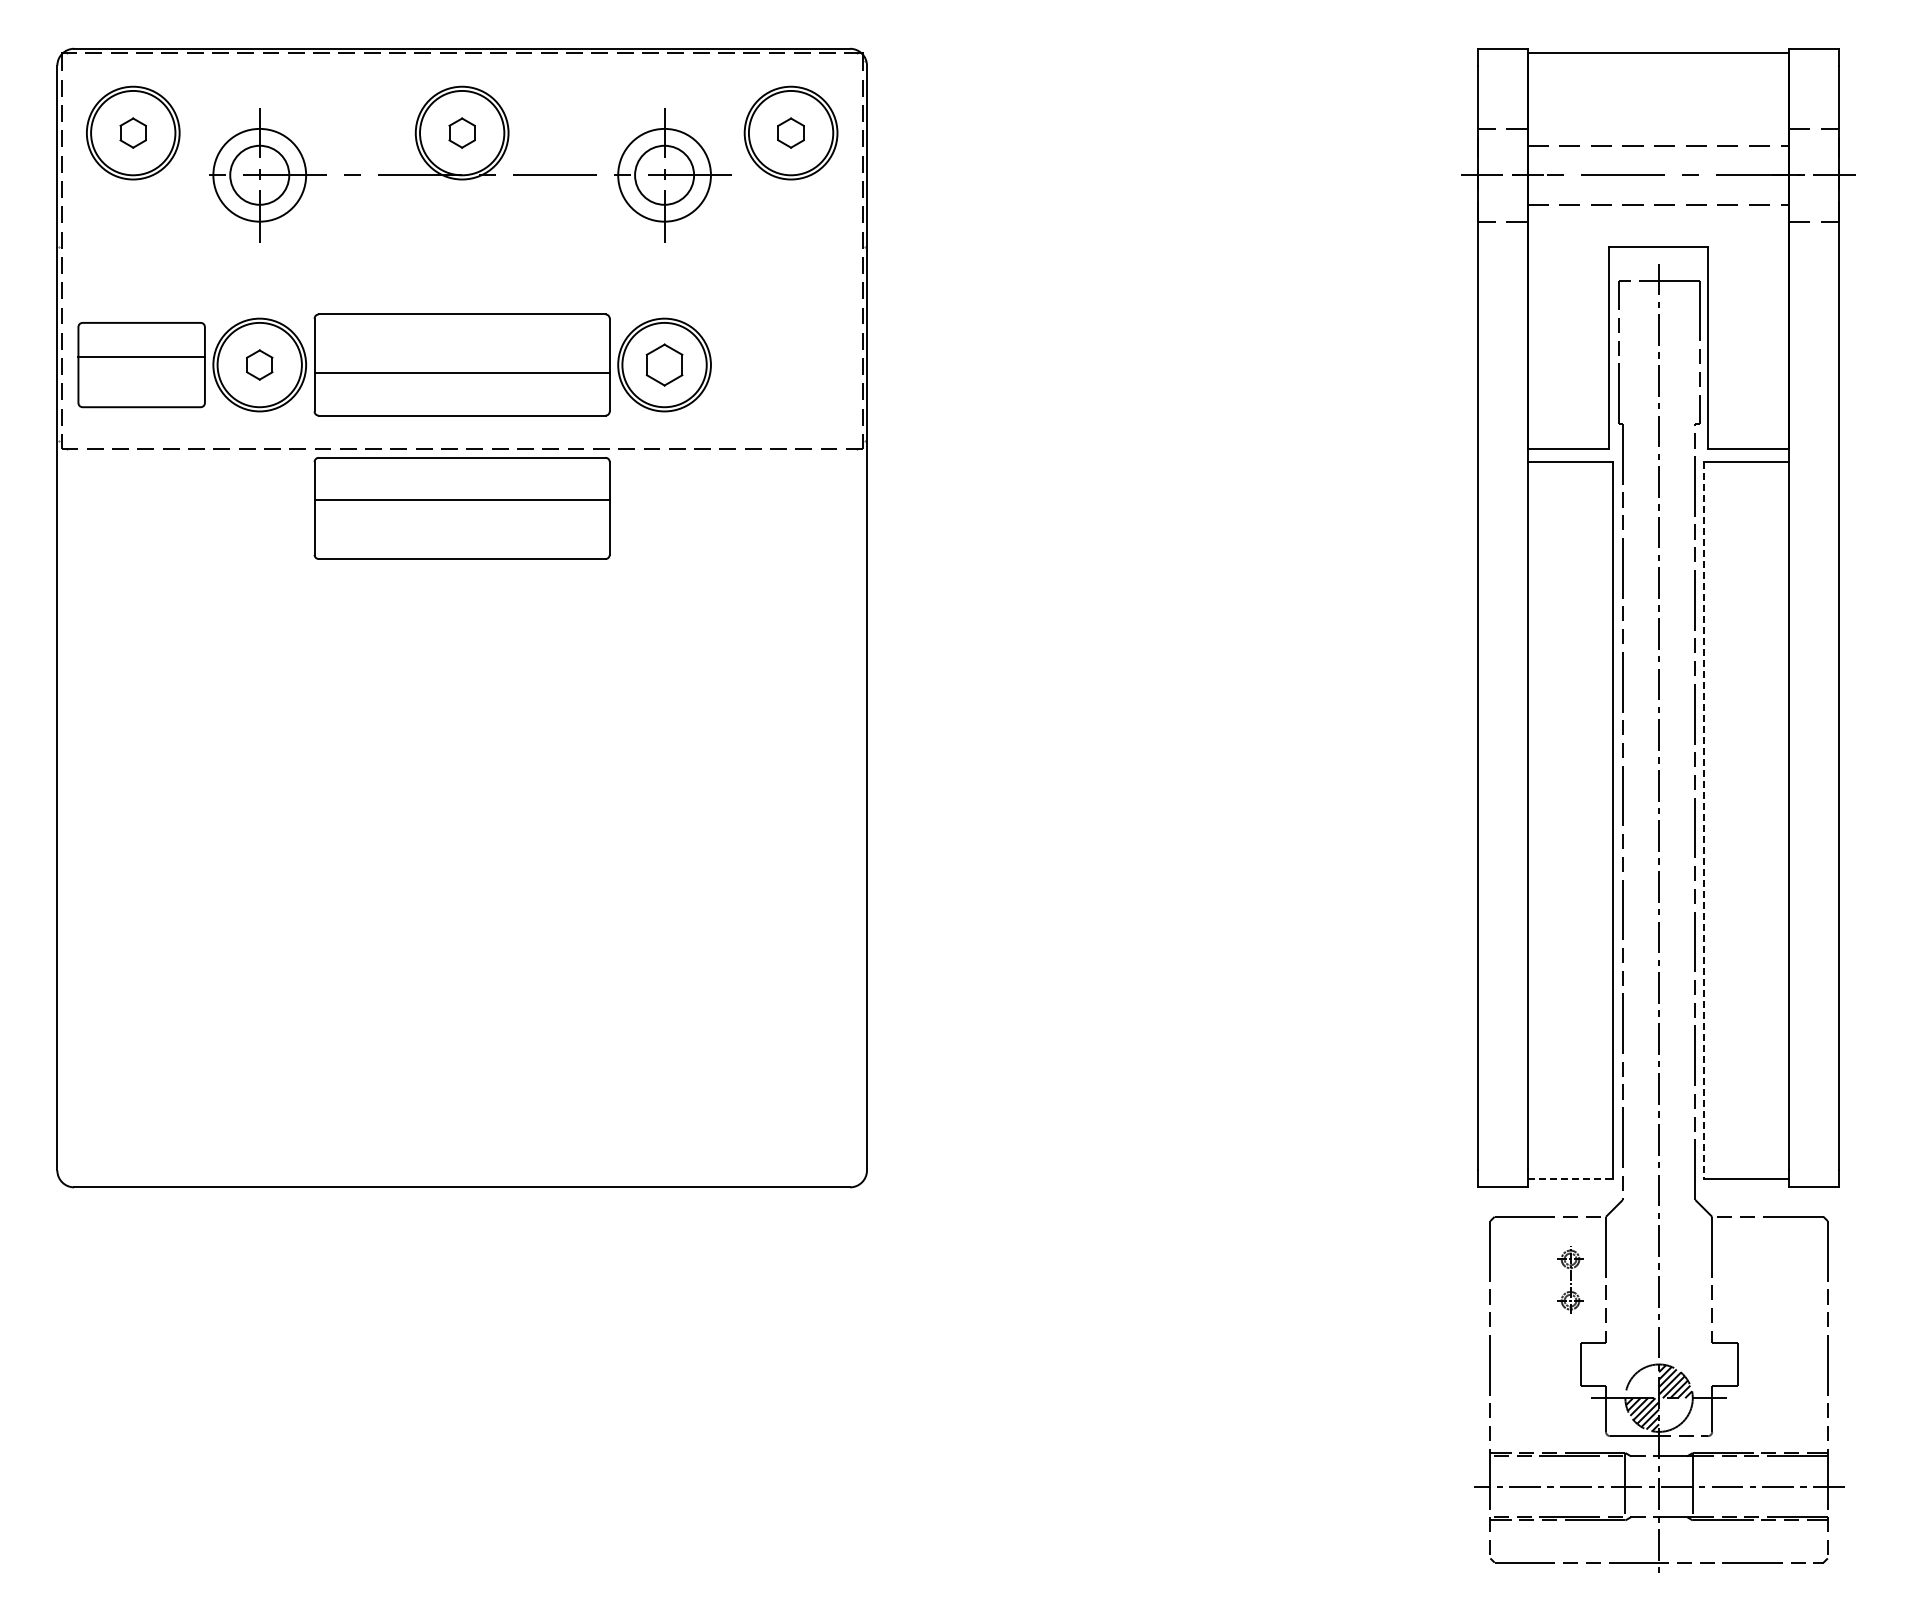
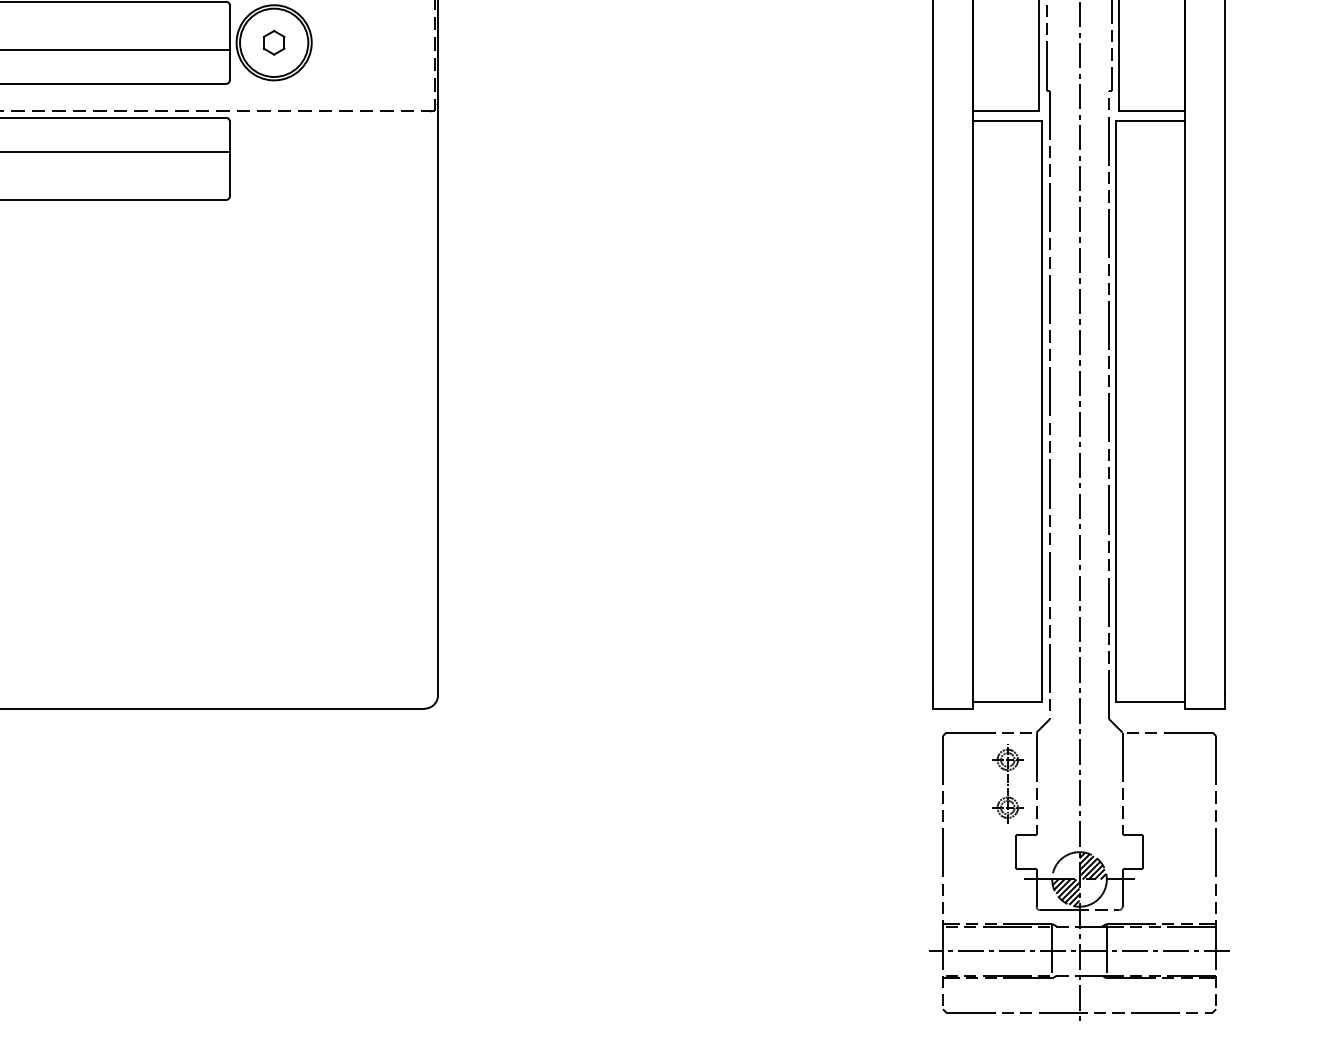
part: (664, 364) -> (274, 42), size x0.71
line: (1703, 820) -> (1115, 411), dashed -> solid
line: (1570, 1178) -> (1007, 701), dashed -> solid
part: (1570, 1279) -> (1007, 783), size x1.43

